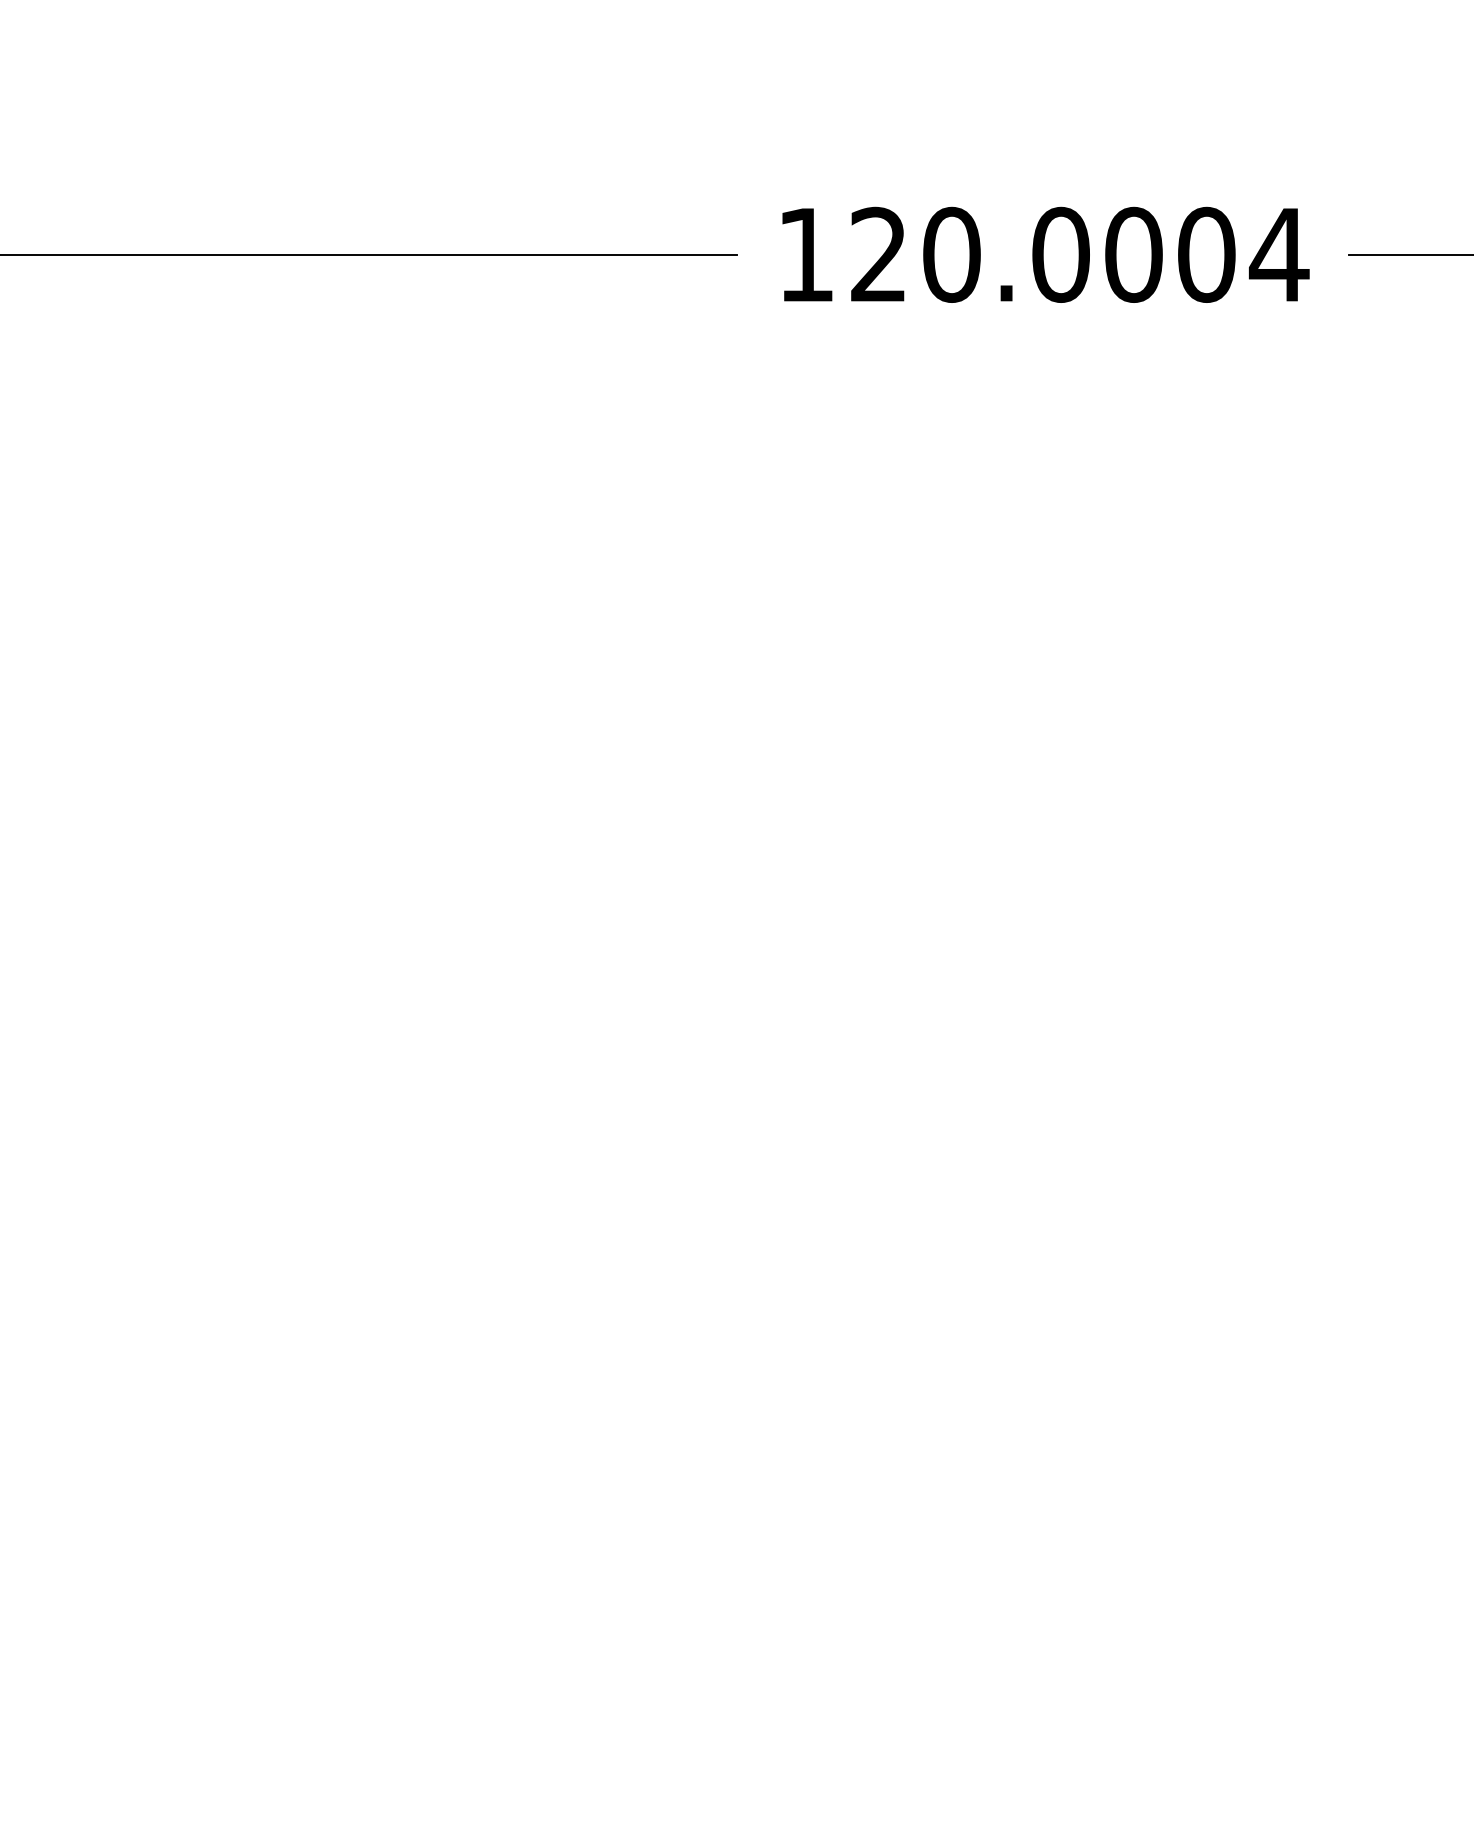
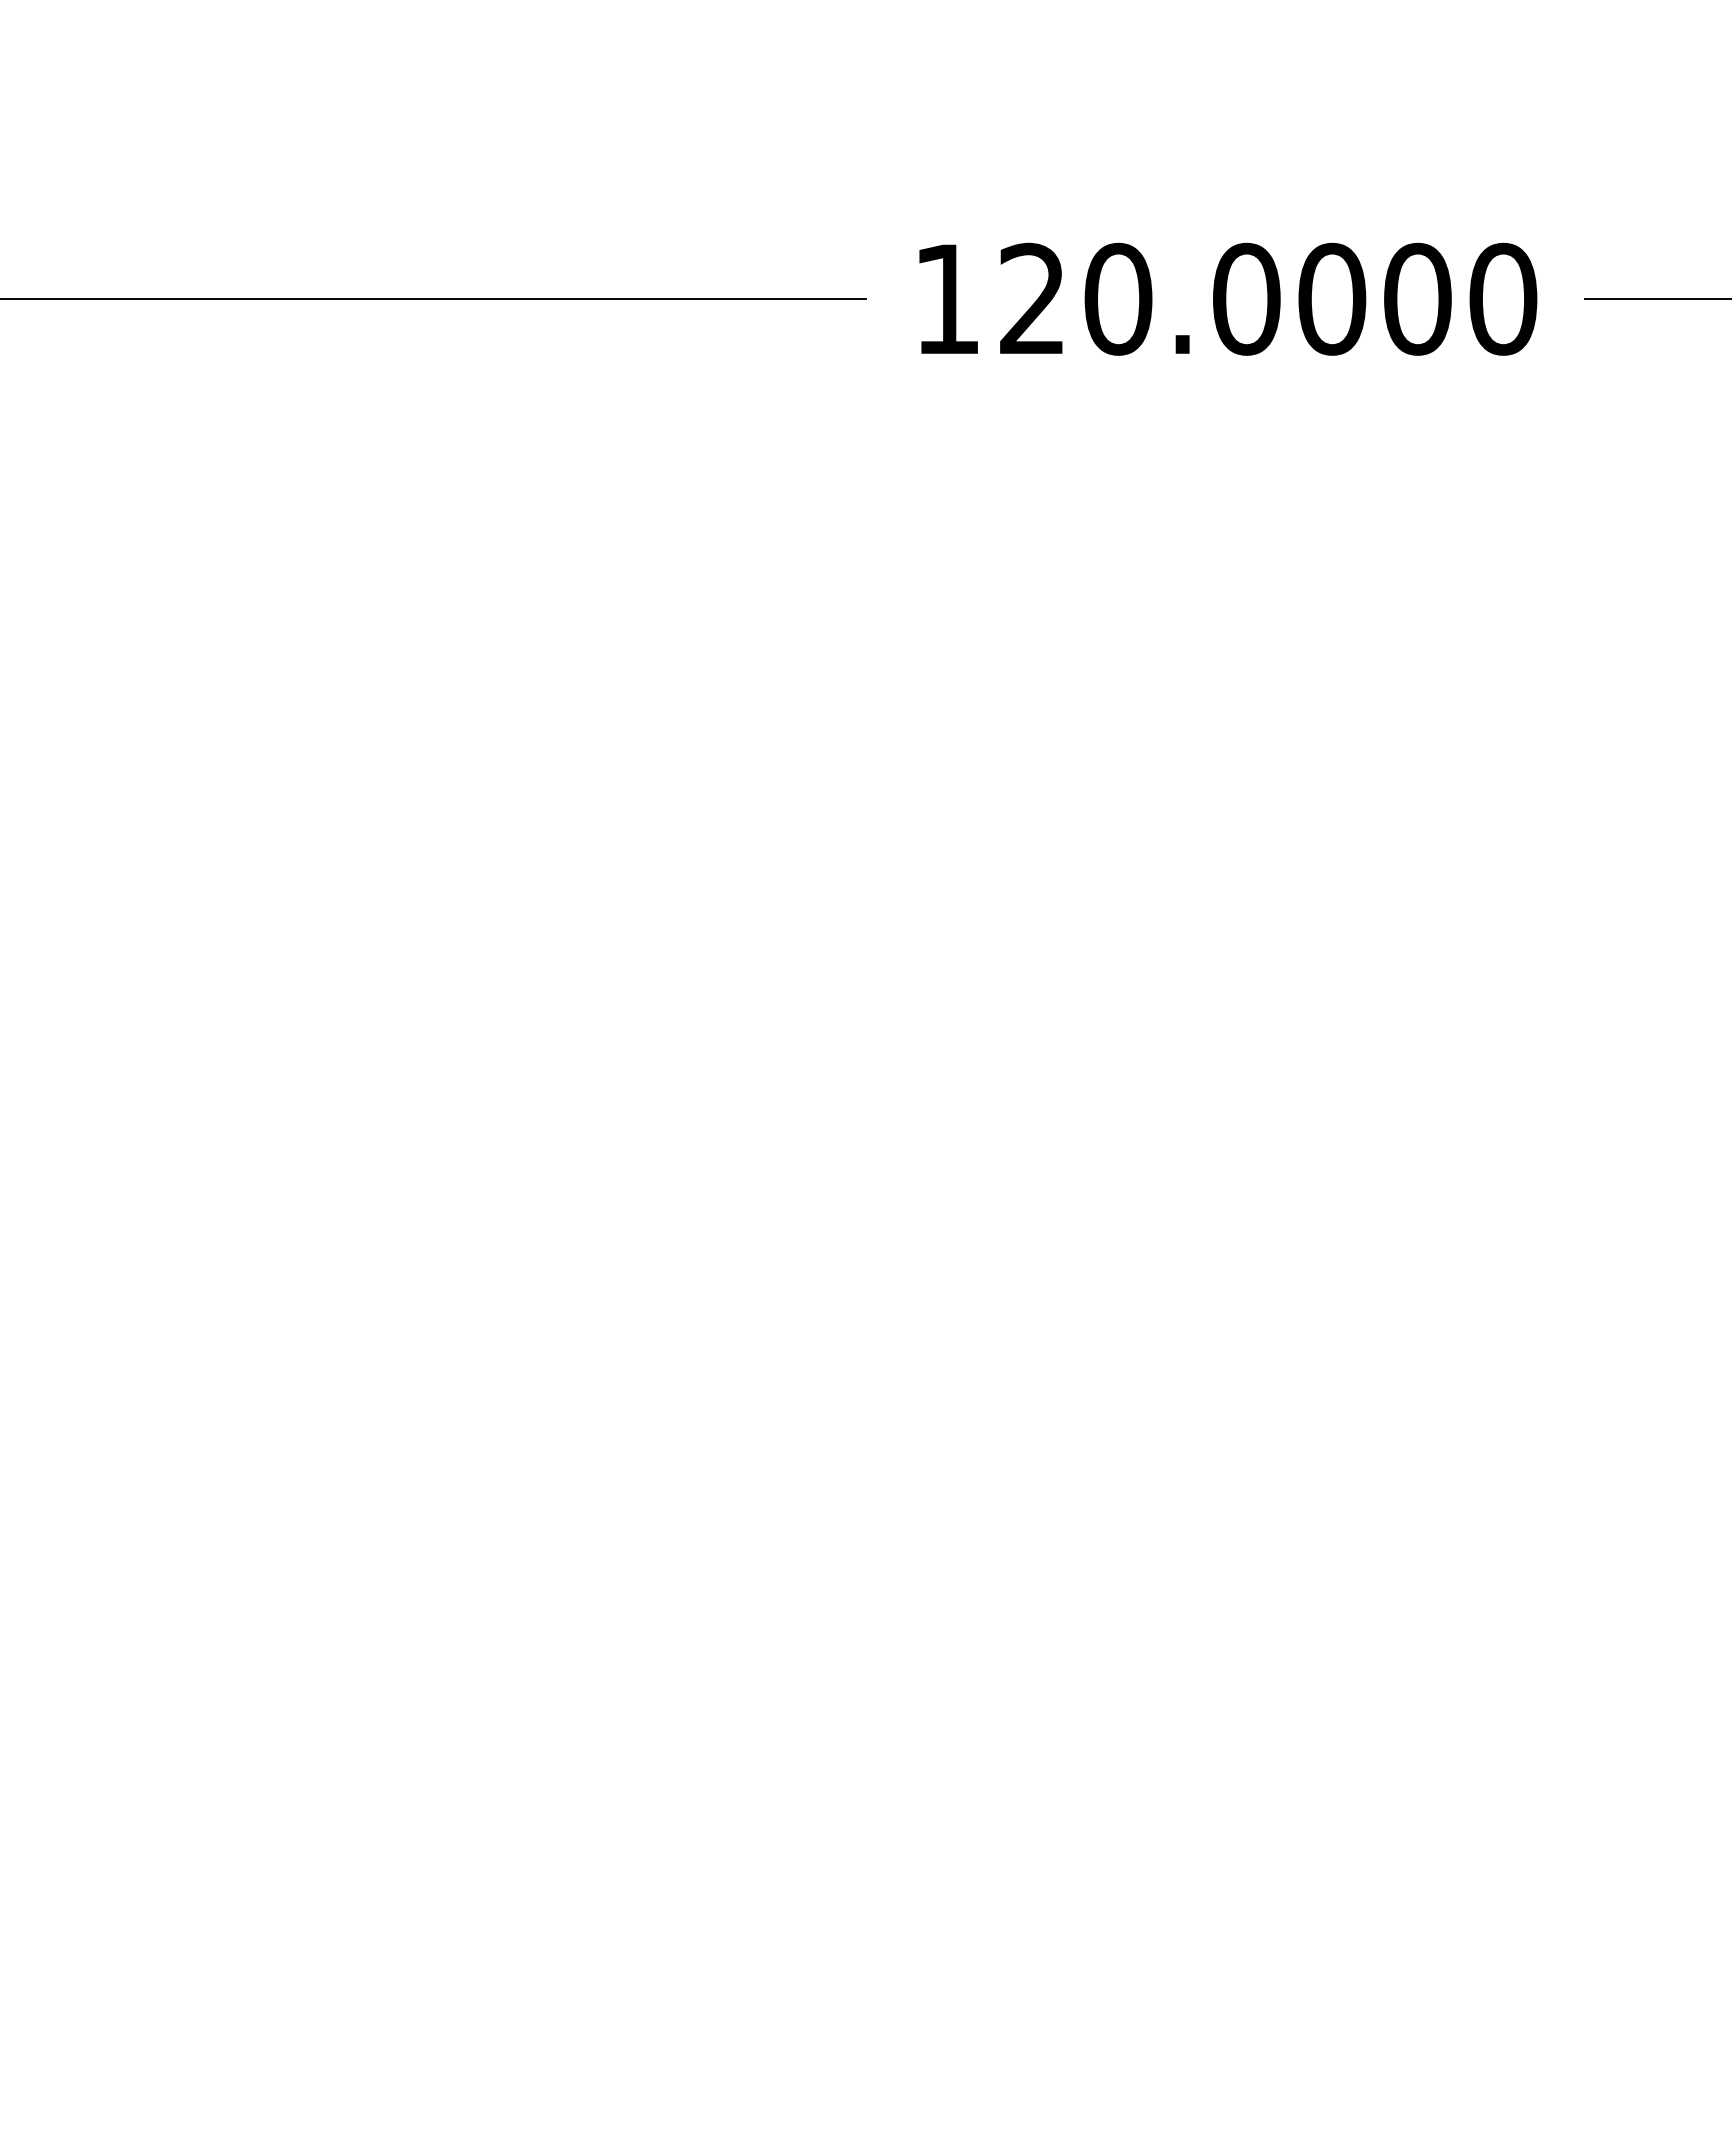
text: (1278, 254) -> (1502, 298), 120.0004 -> 120.0000

